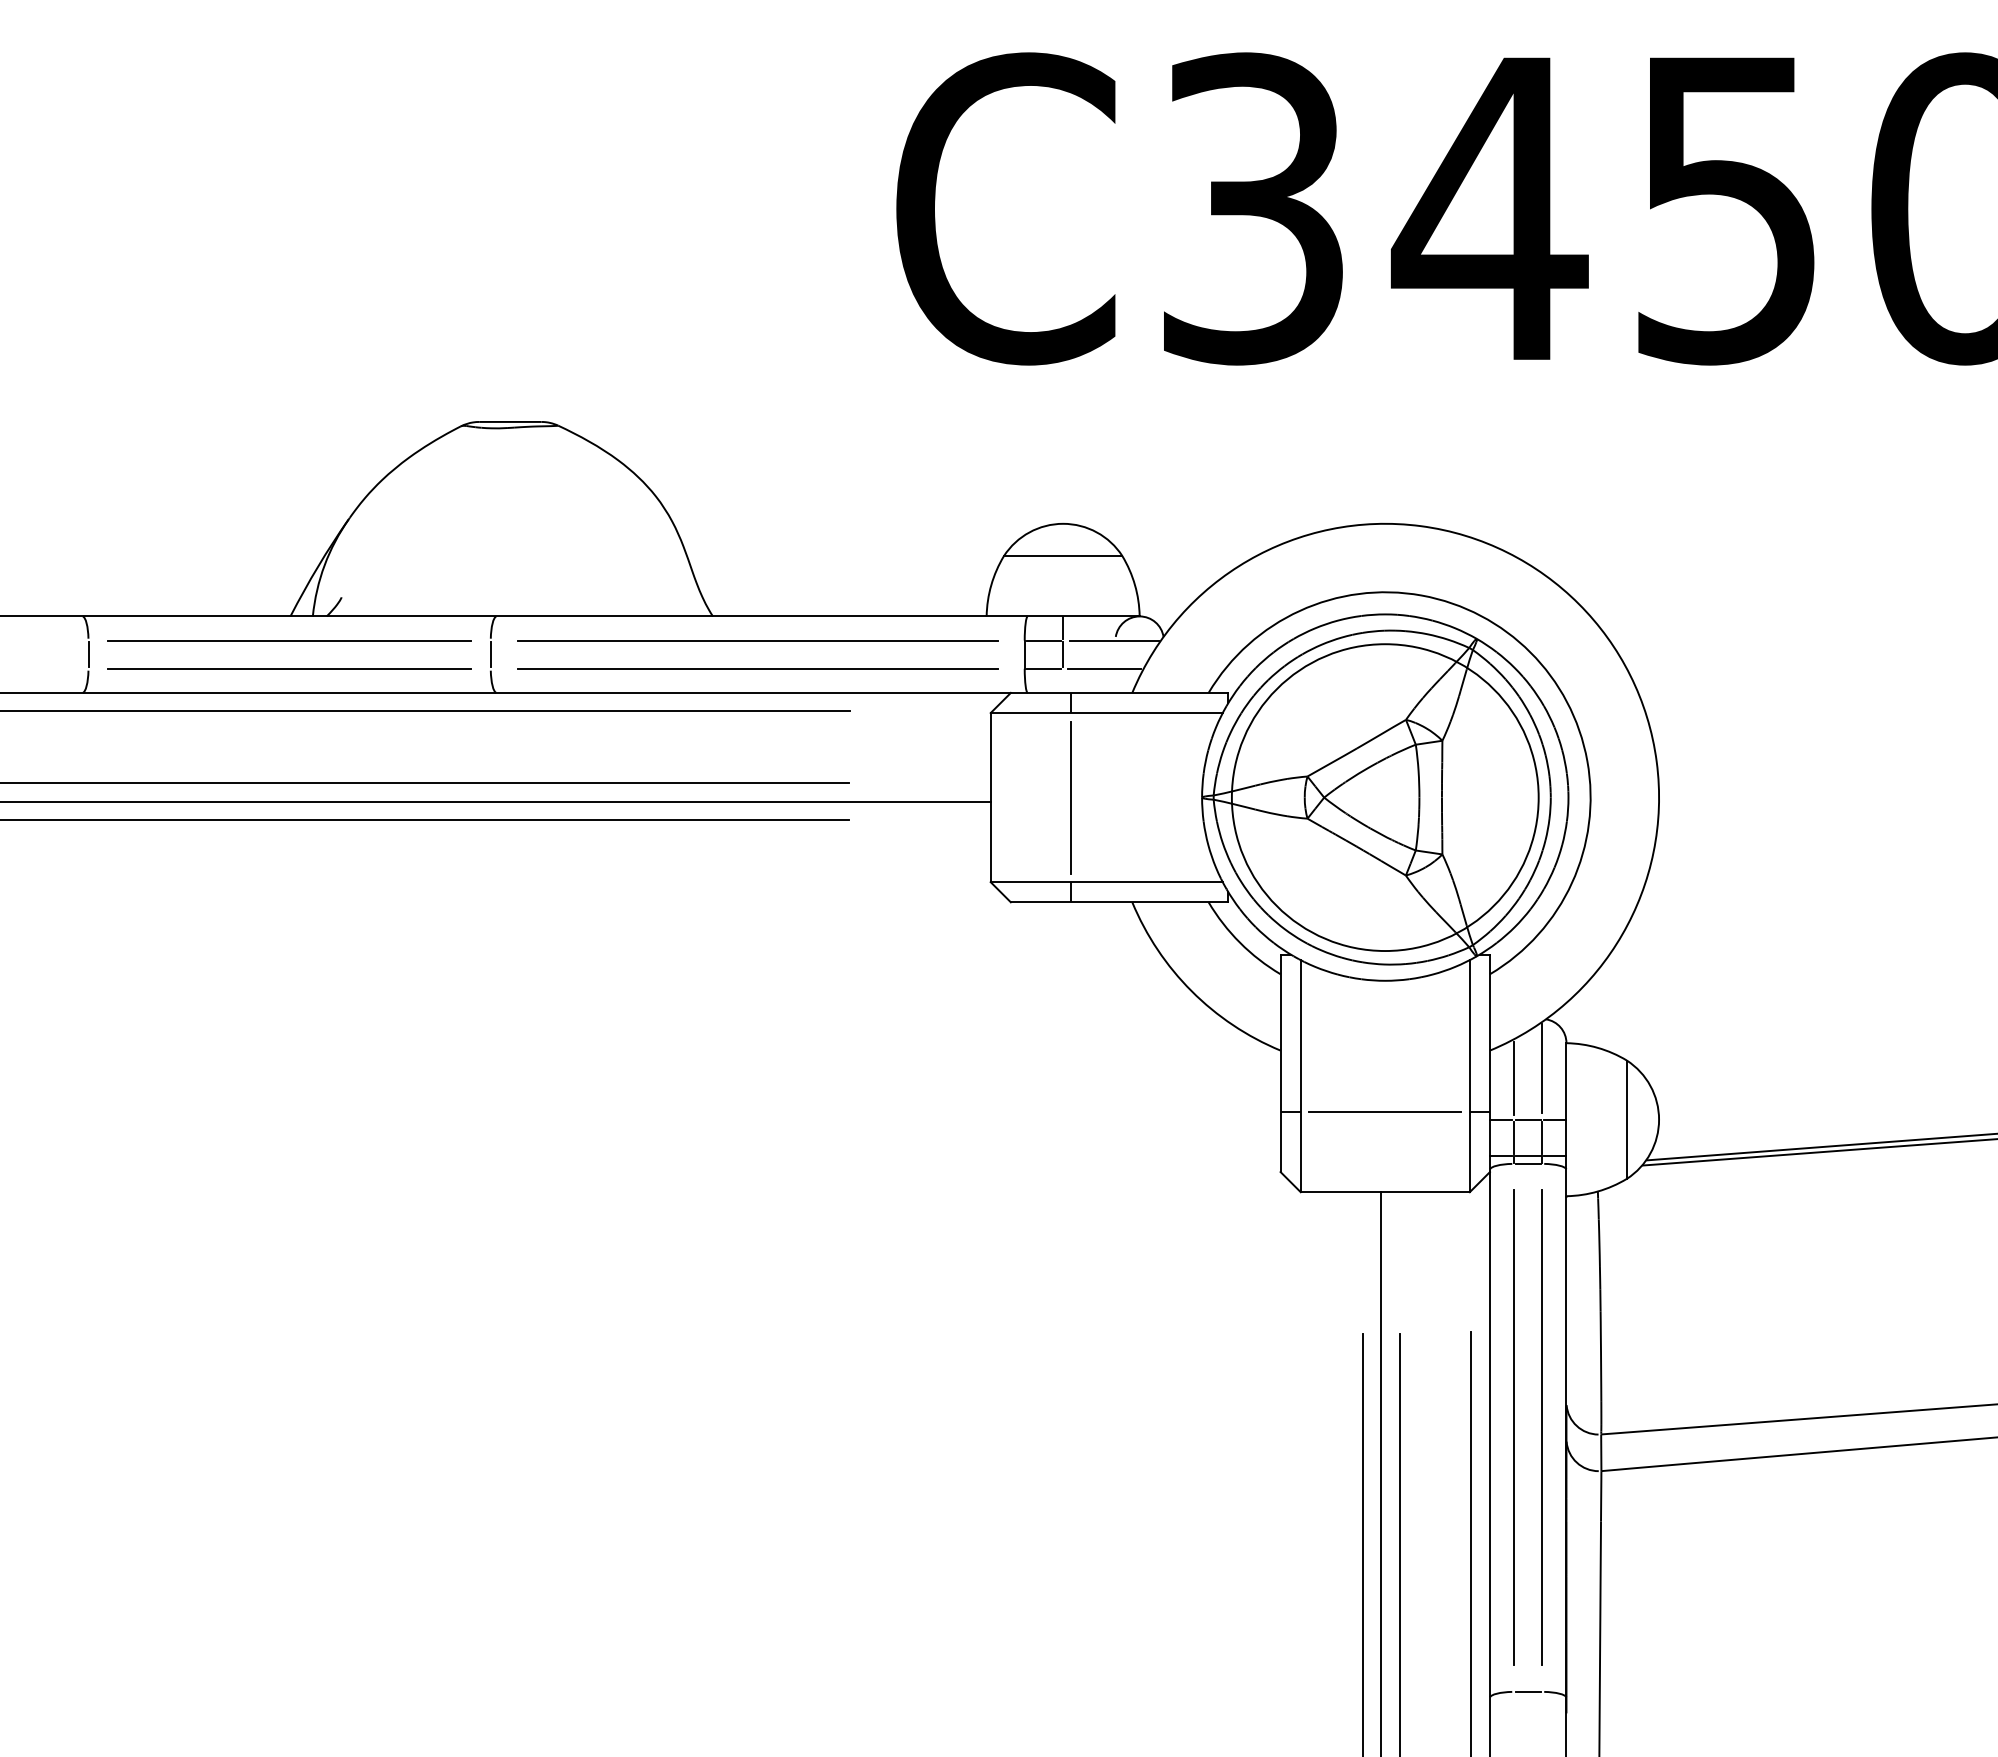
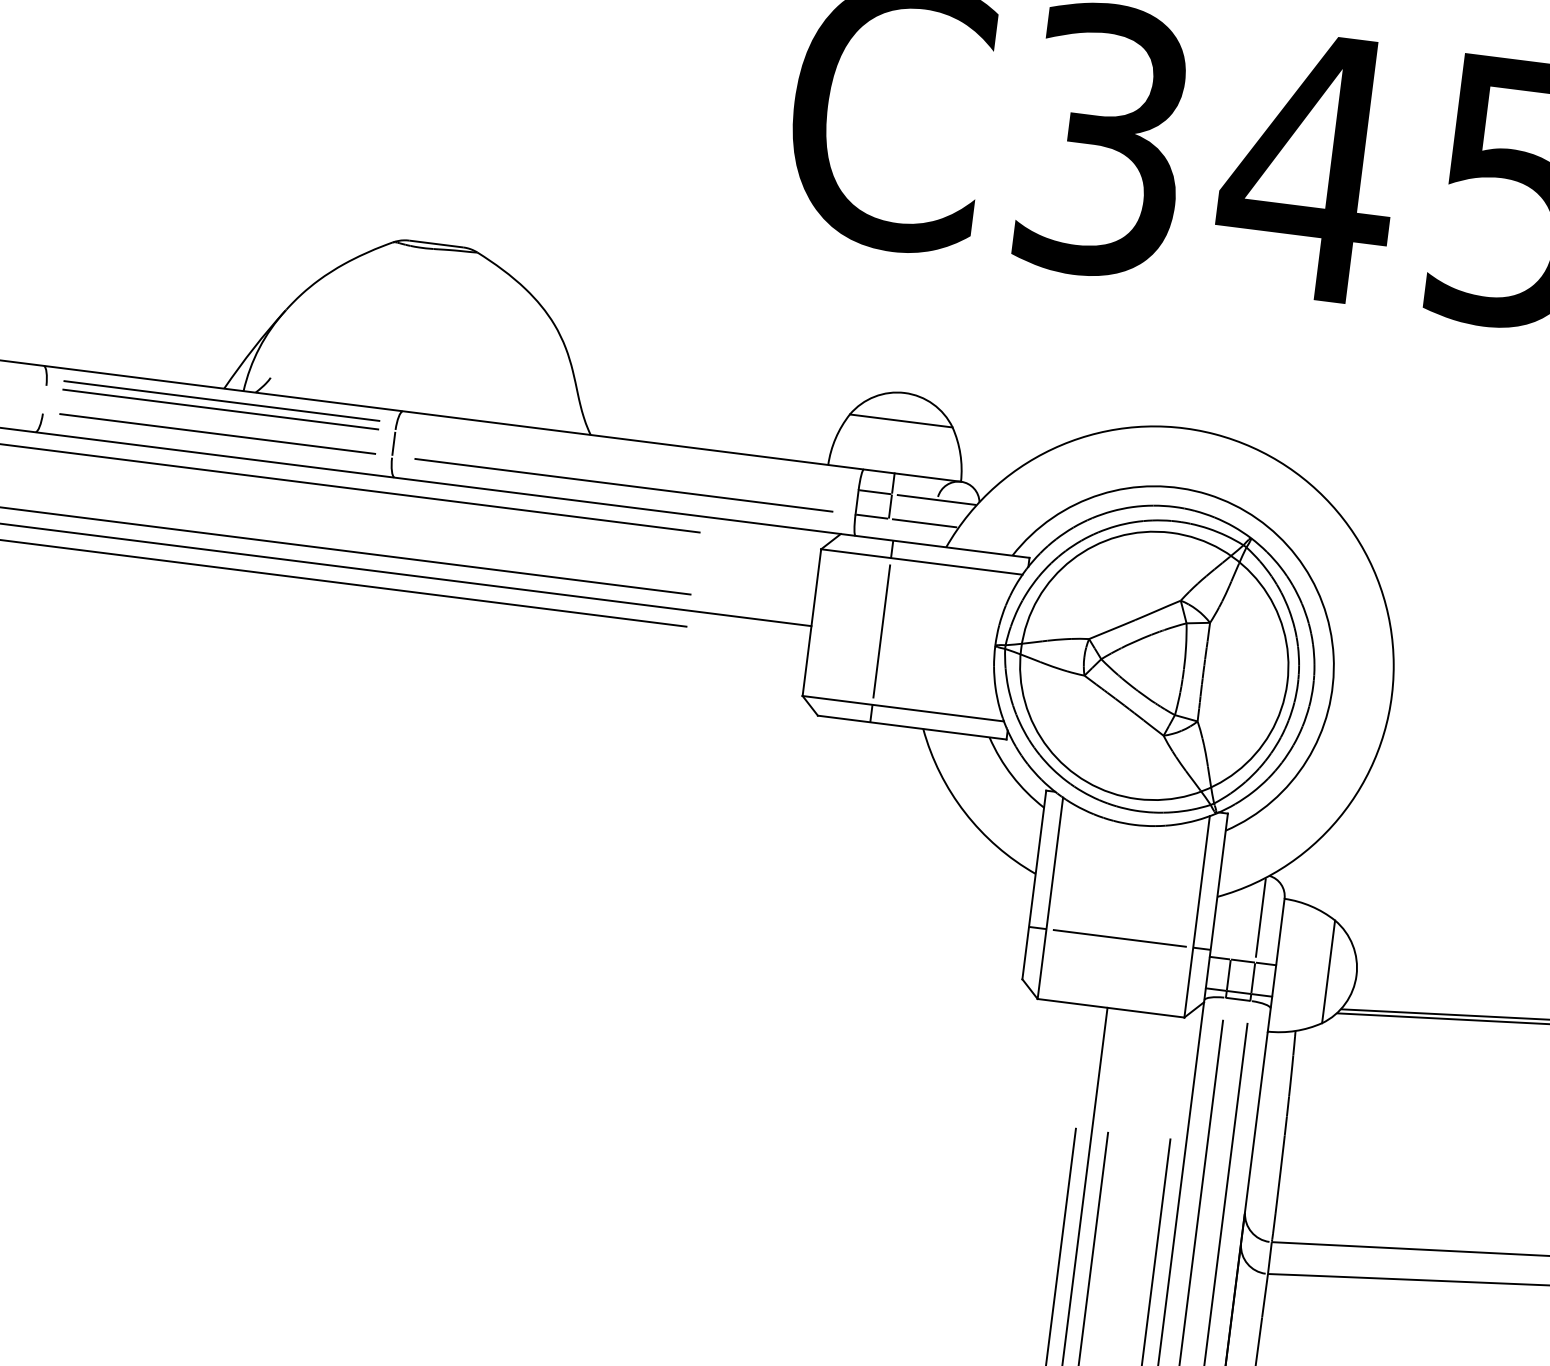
line: (289, 630) -> (221, 400), added
line: (757, 640) -> (626, 460), removed
line: (88, 654) -> (44, 399), removed
line: (1514, 1078) -> (1235, 923), removed

